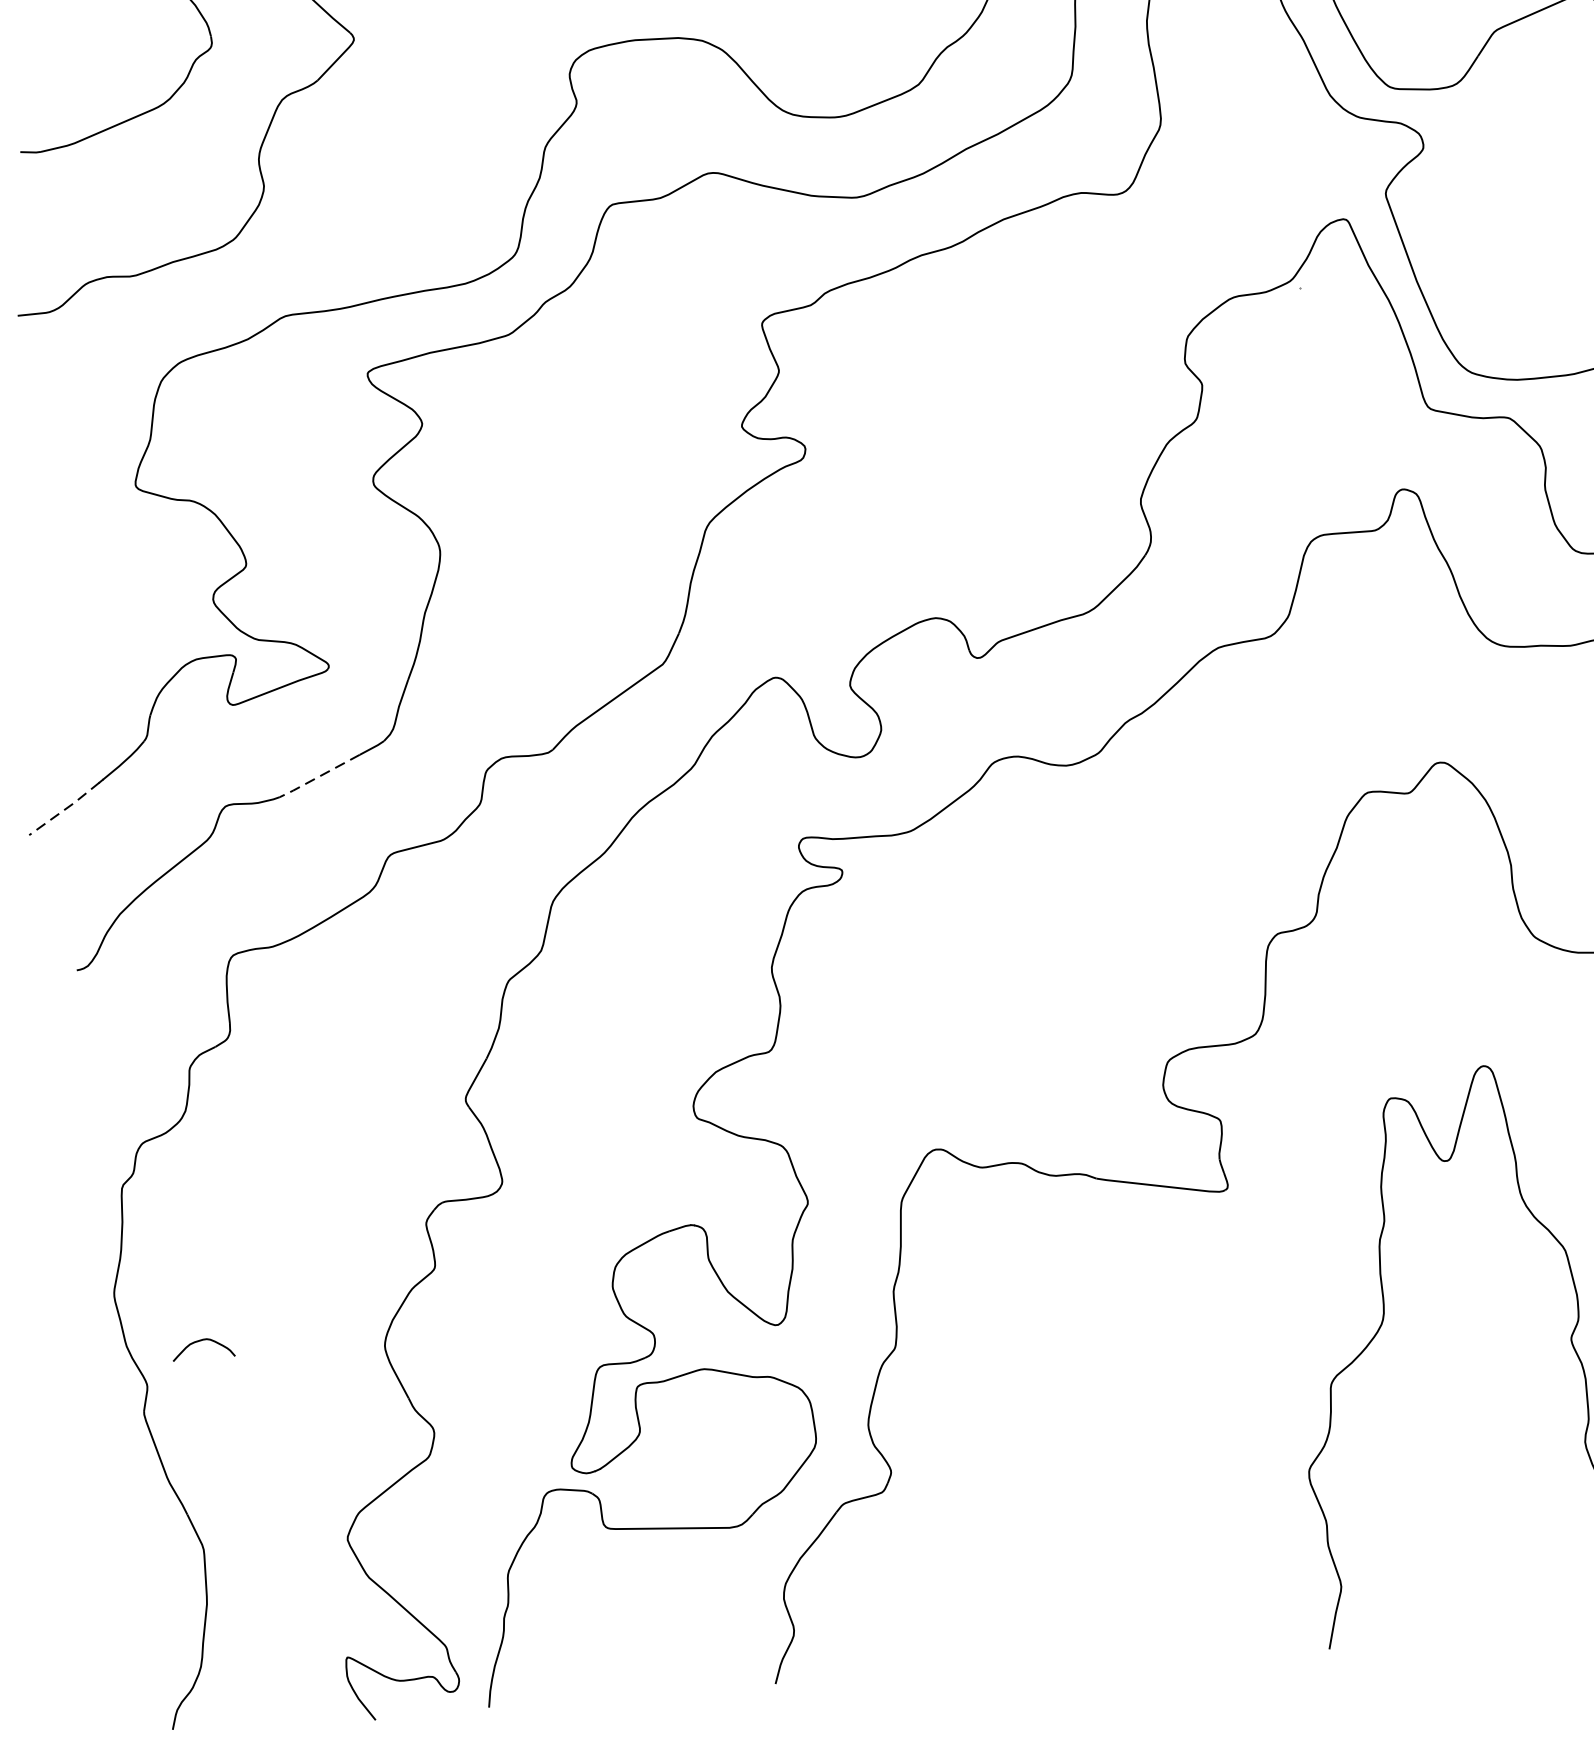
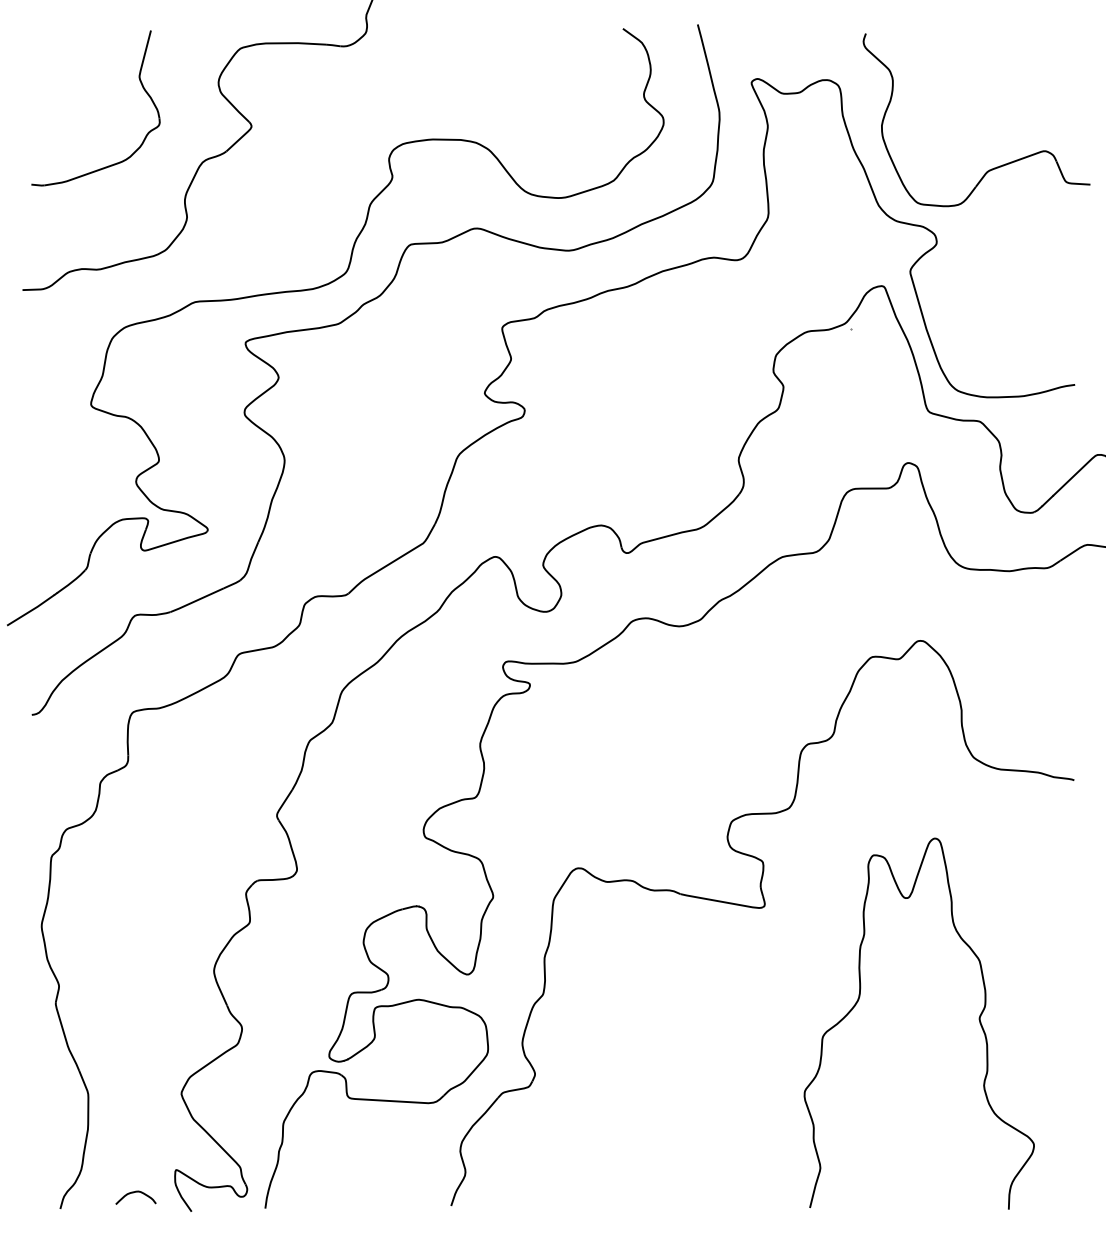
line: (318, 776) -> (196, 600), dashed -> solid
line: (65, 809) -> (31, 610), dashed -> solid
curve: (199, 1342) -> (133, 1193), moved

